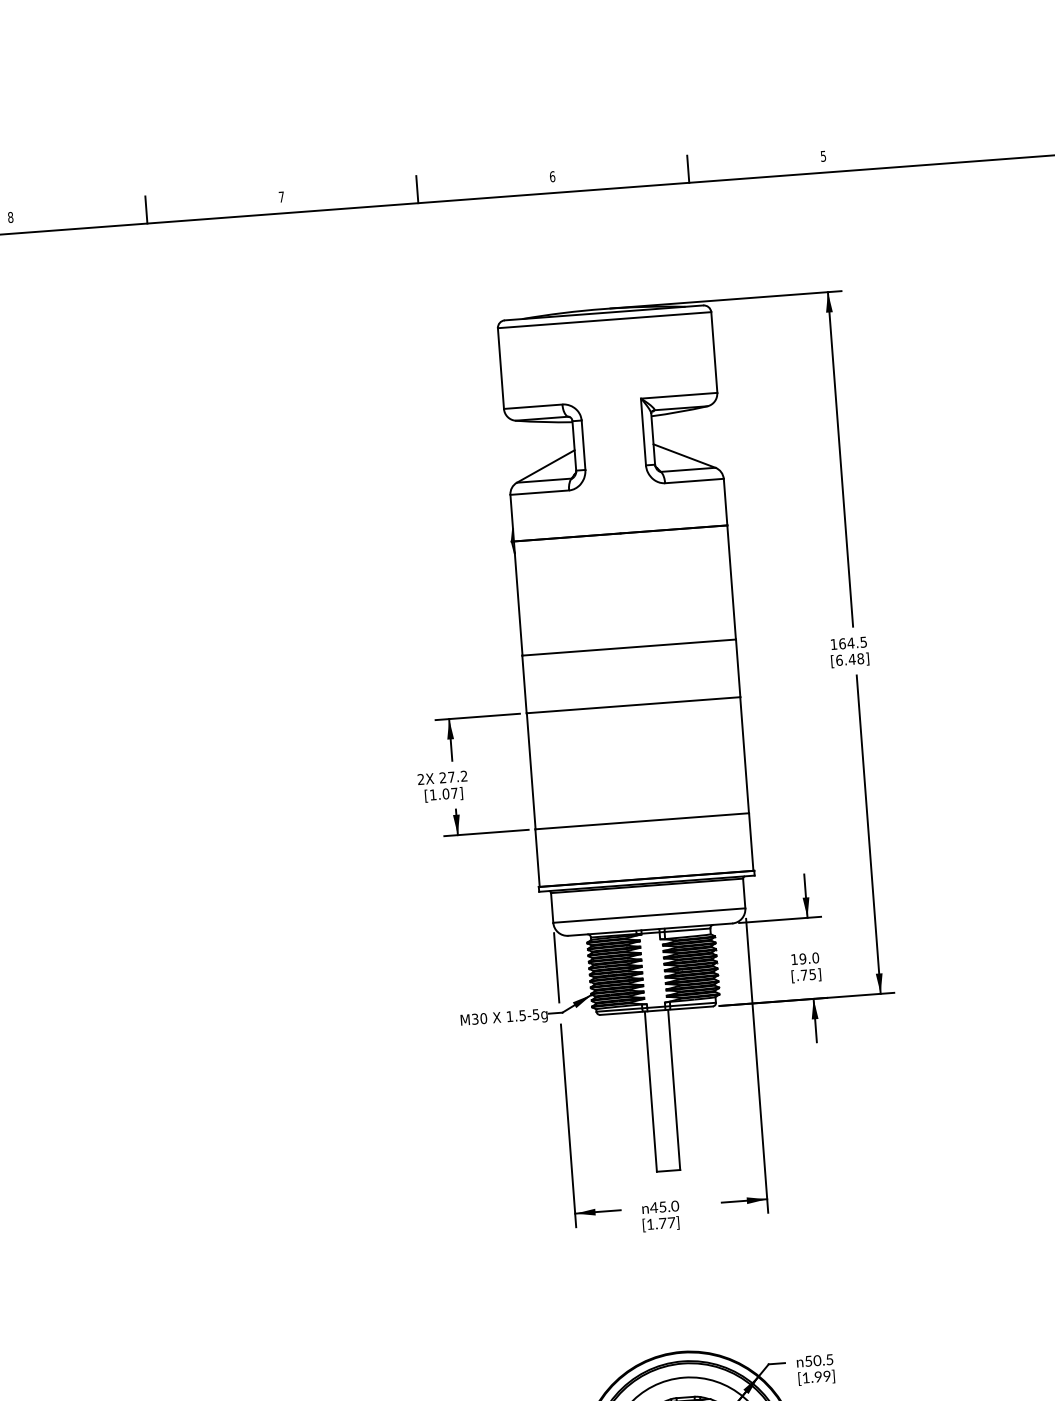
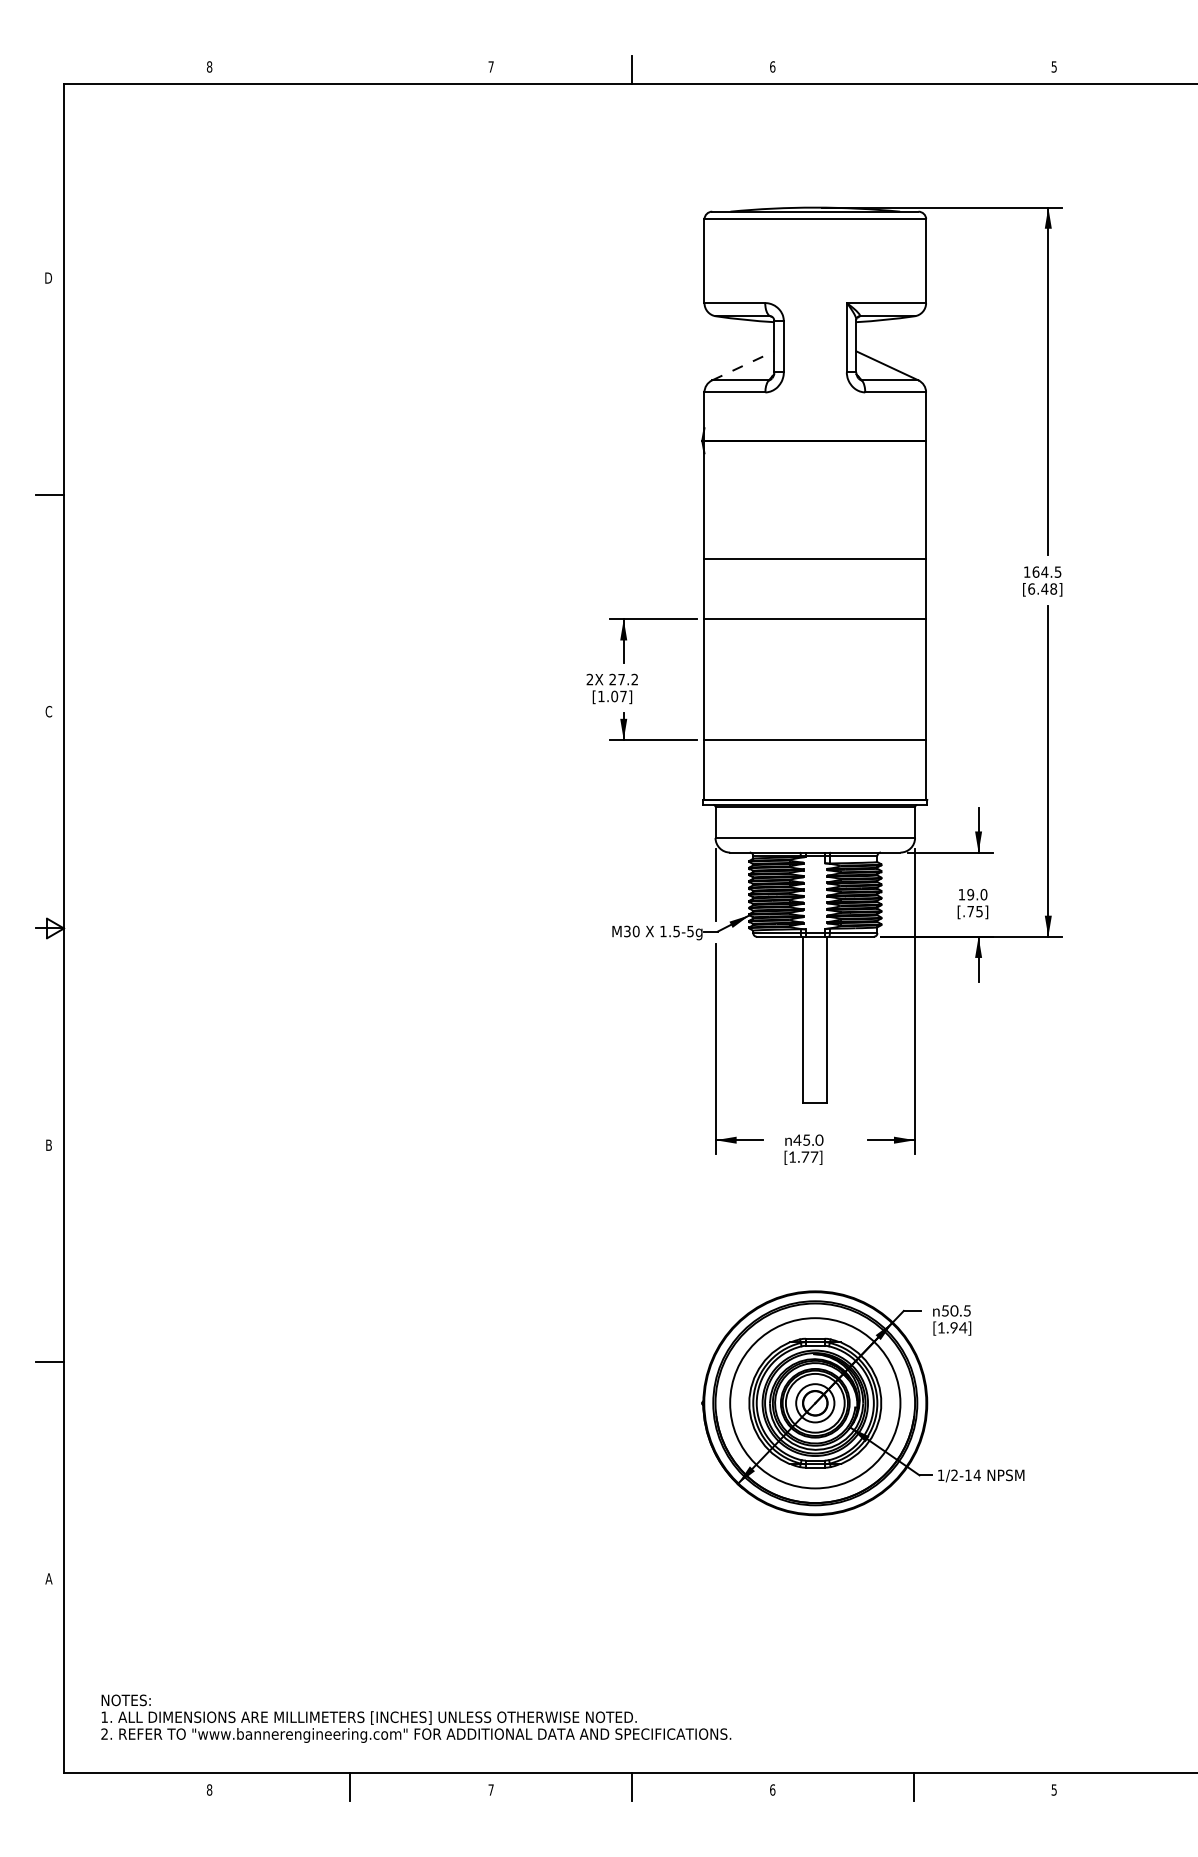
line: (688, 168) -> (913, 69), removed
line: (146, 209) -> (350, 69), removed
line: (546, 466) -> (743, 365), solid -> dashed
text: (827, 1375) -> (963, 1327), [1.99] -> [1.94]

